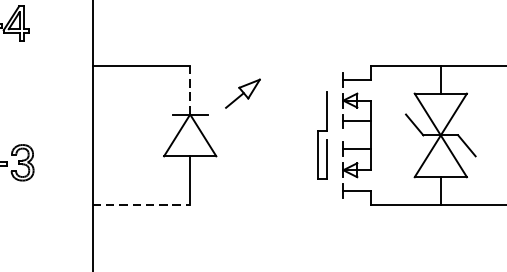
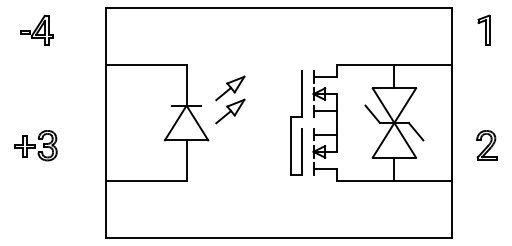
line: (190, 90) -> (186, 85), dashed -> solid
part: (243, 121) -> (230, 111), added
part: (322, 134) -> (296, 122), size x1.43
line: (141, 204) -> (146, 180), dashed -> solid

